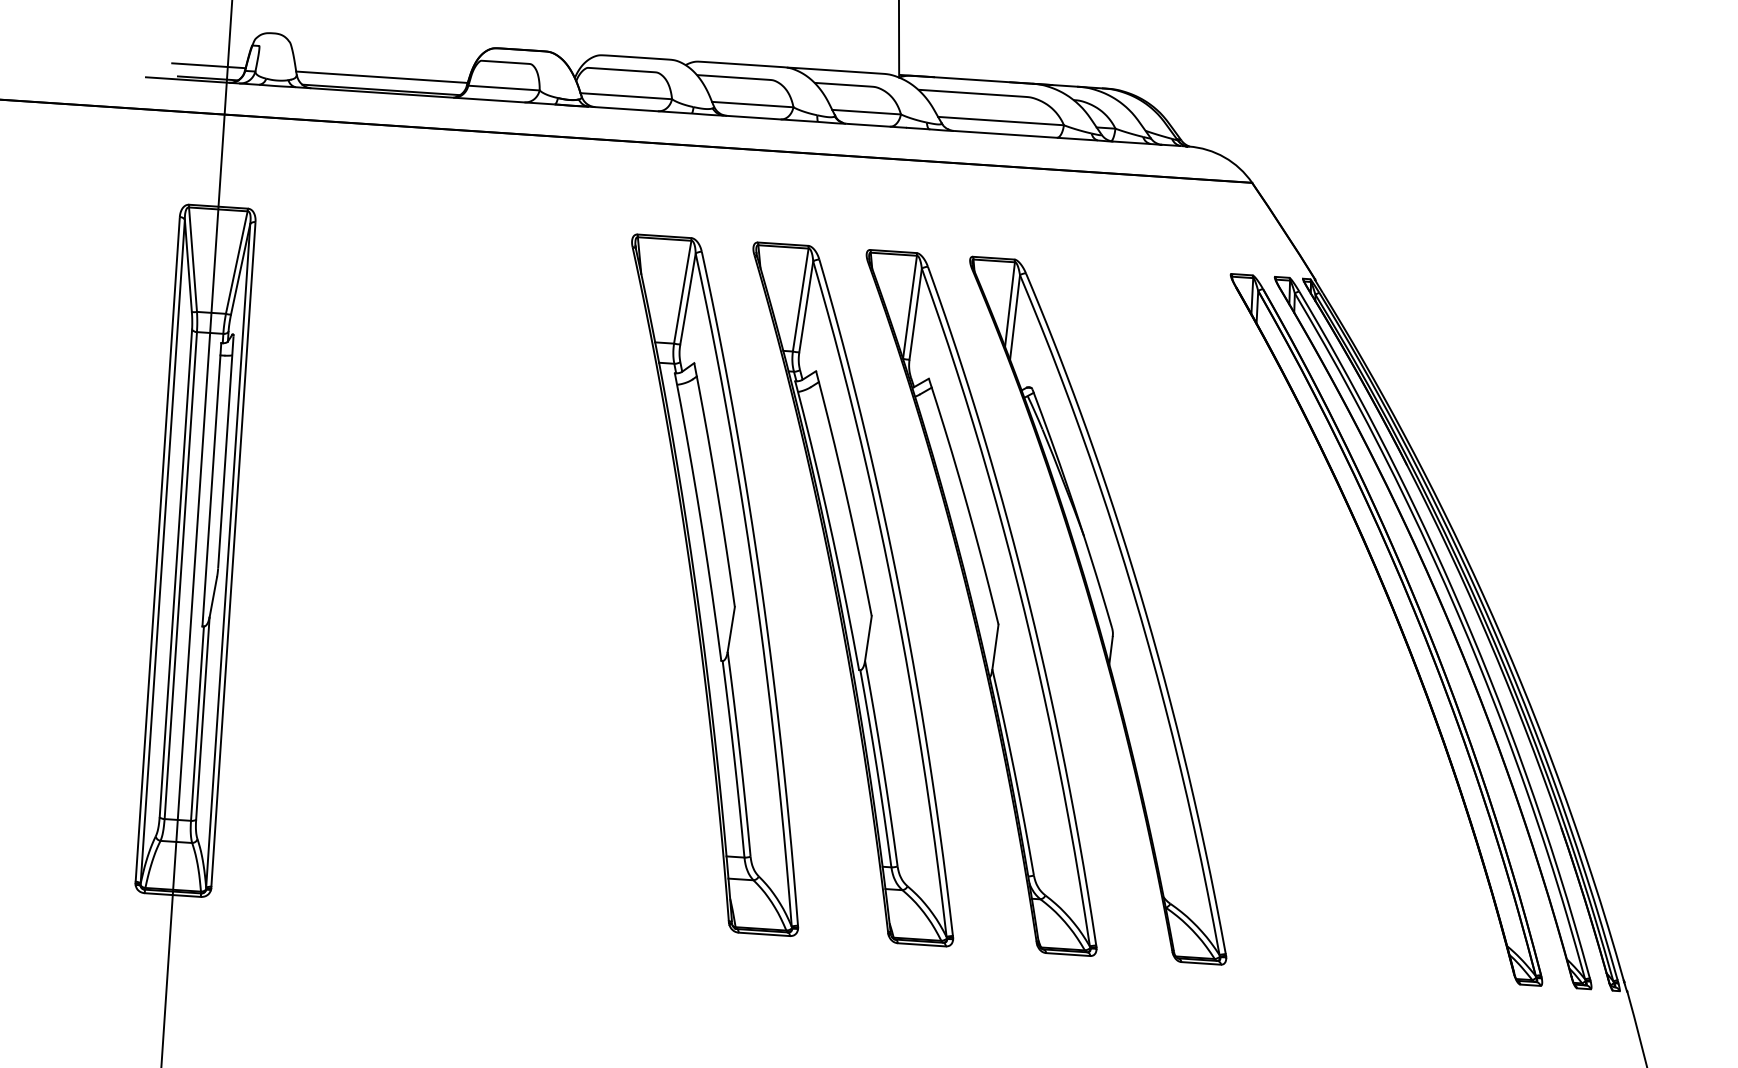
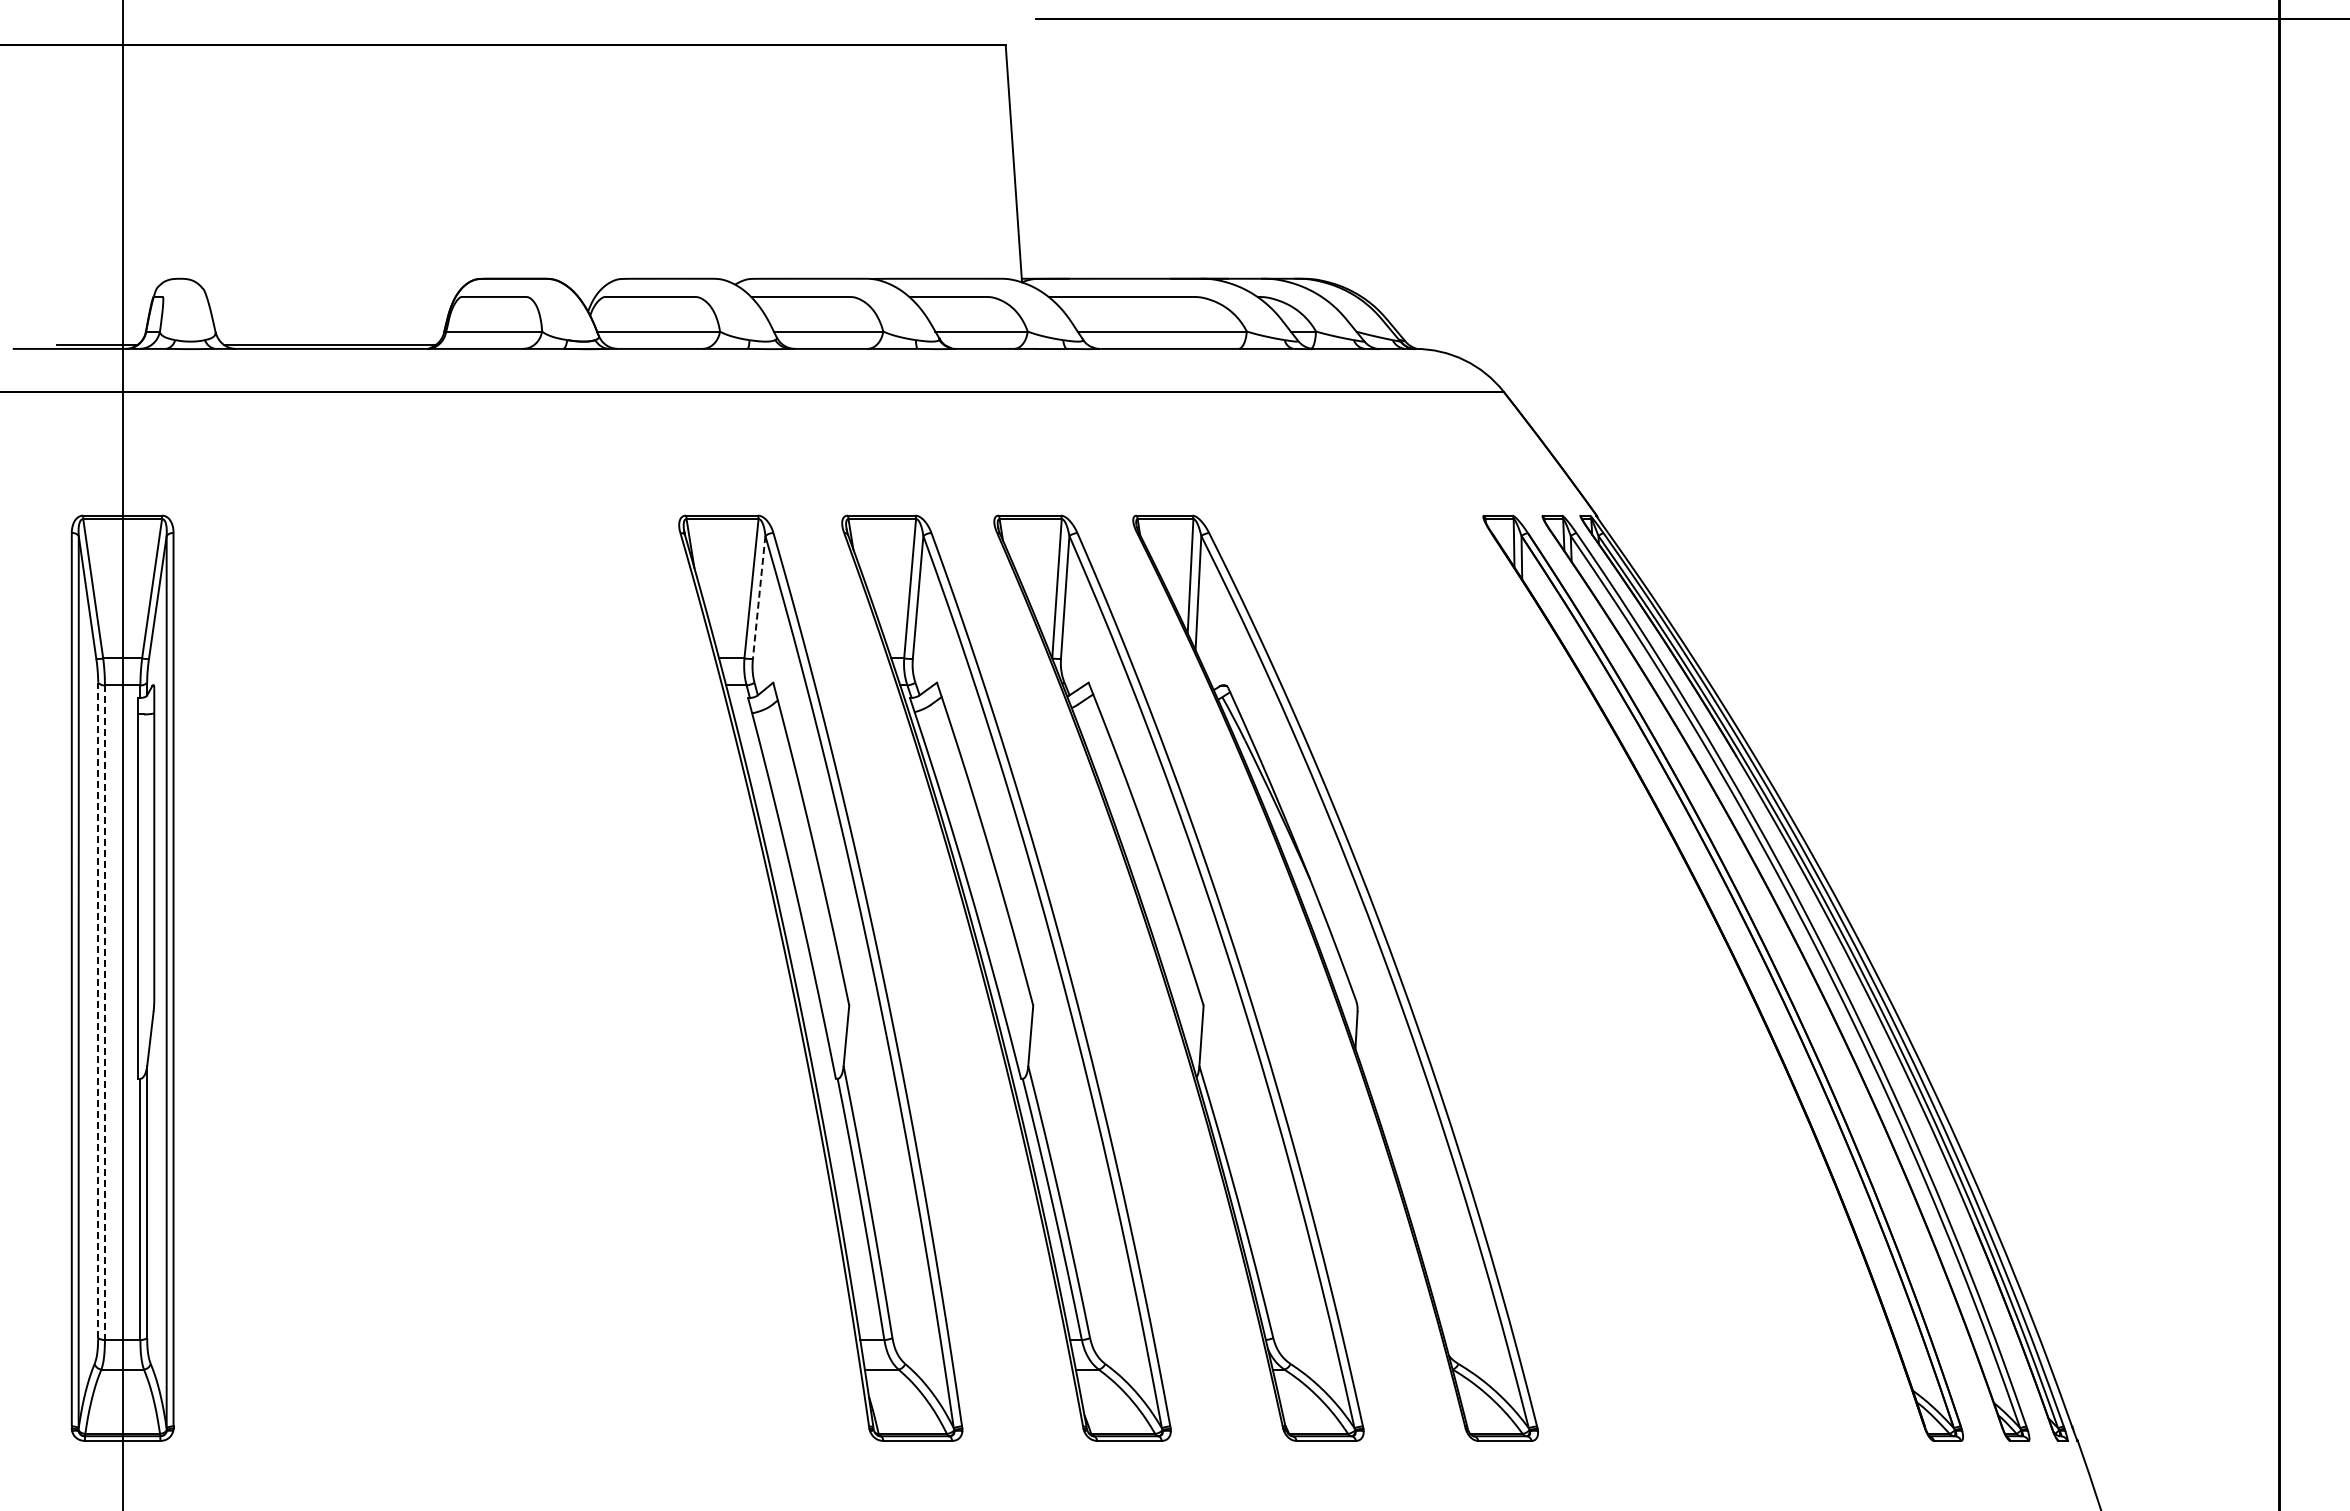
line: (208, 65) -> (96, 327), removed
line: (381, 76) -> (329, 327), removed
line: (688, 299) -> (759, 597), solid -> dashed
line: (176, 573) -> (98, 1010), solid -> dashed
line: (180, 576) -> (104, 1013), solid -> dashed

